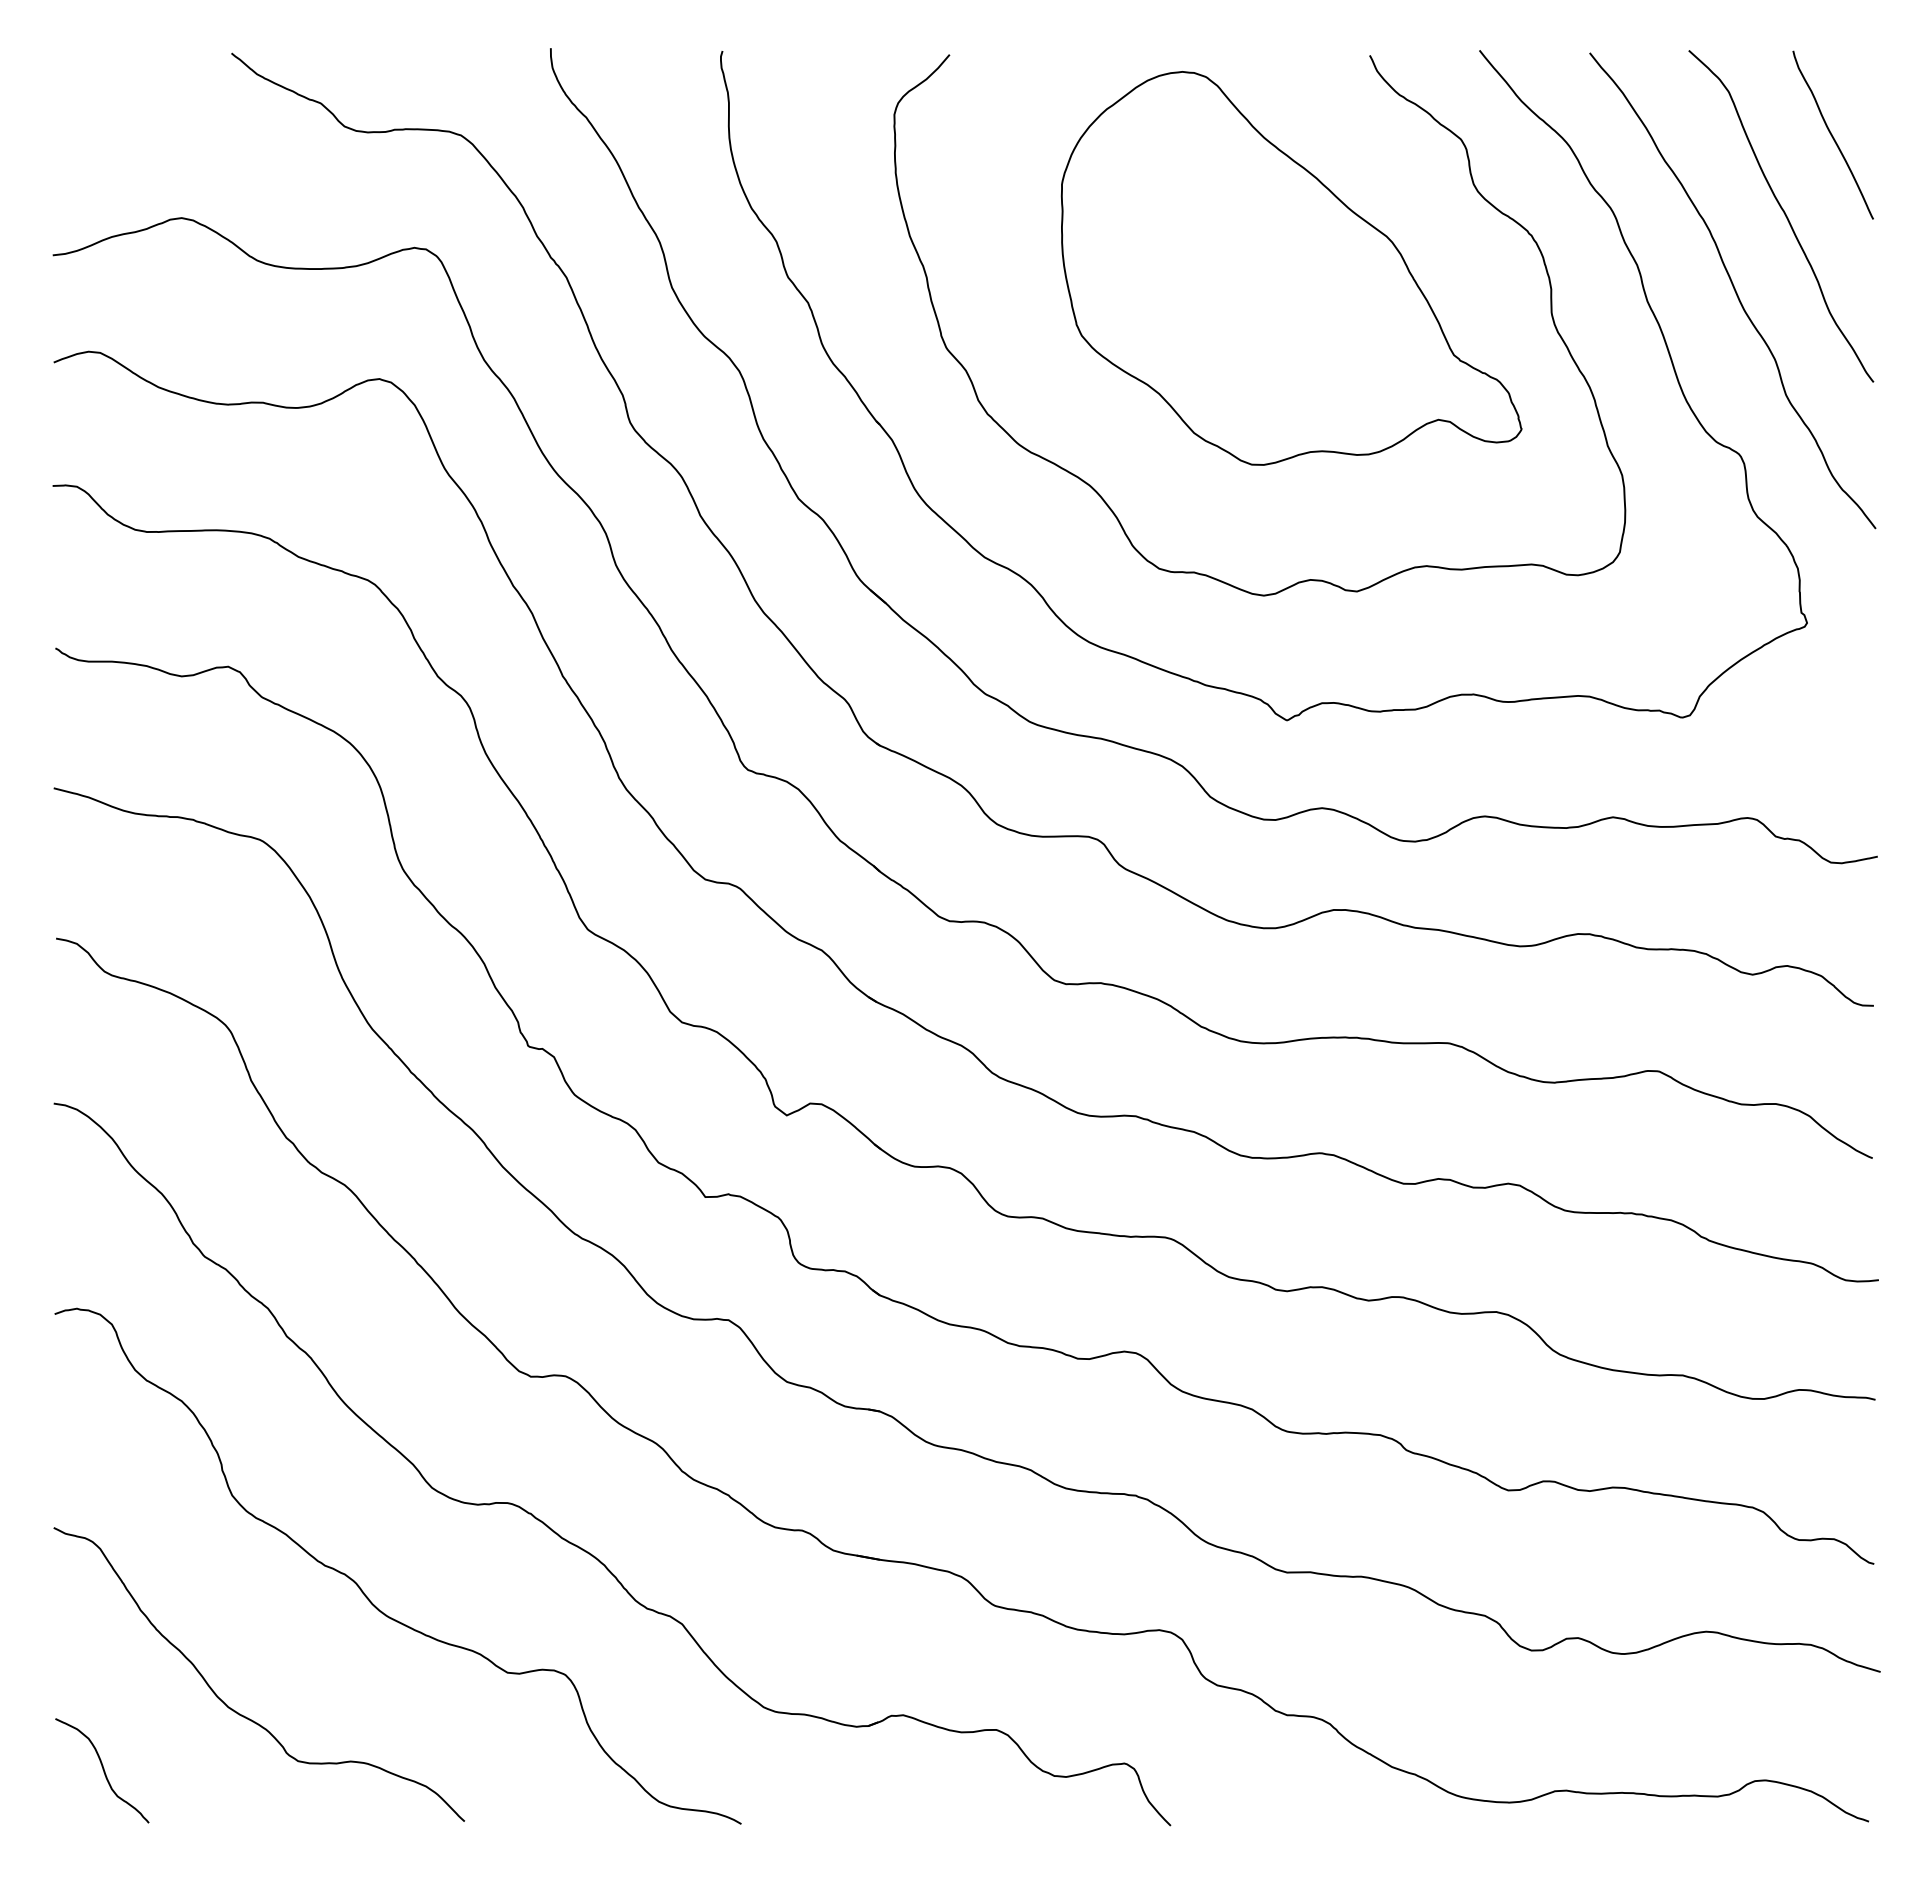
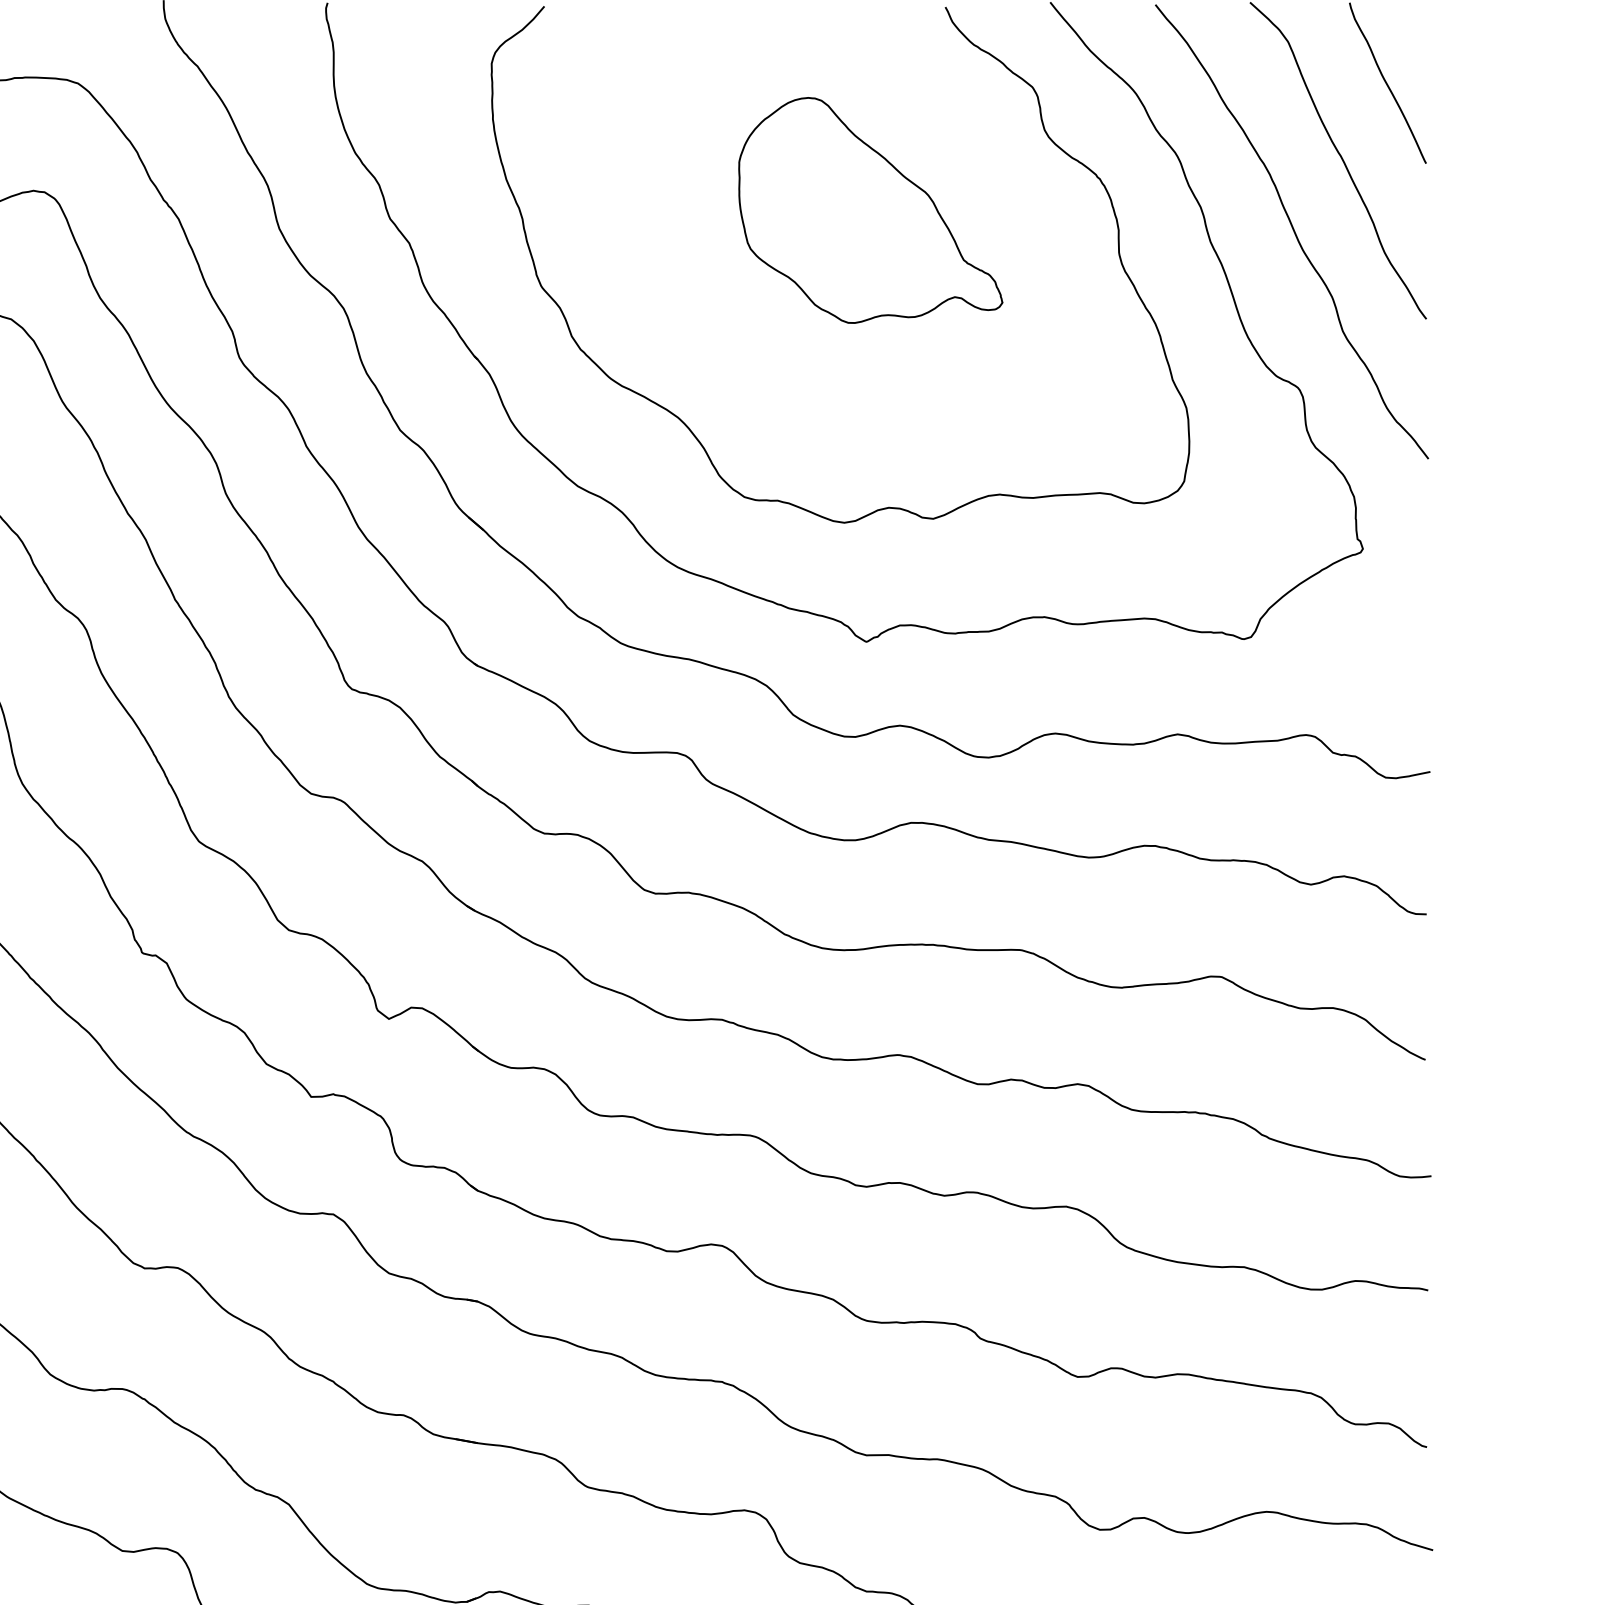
part: (1291, 268) -> (870, 210), size x0.6

